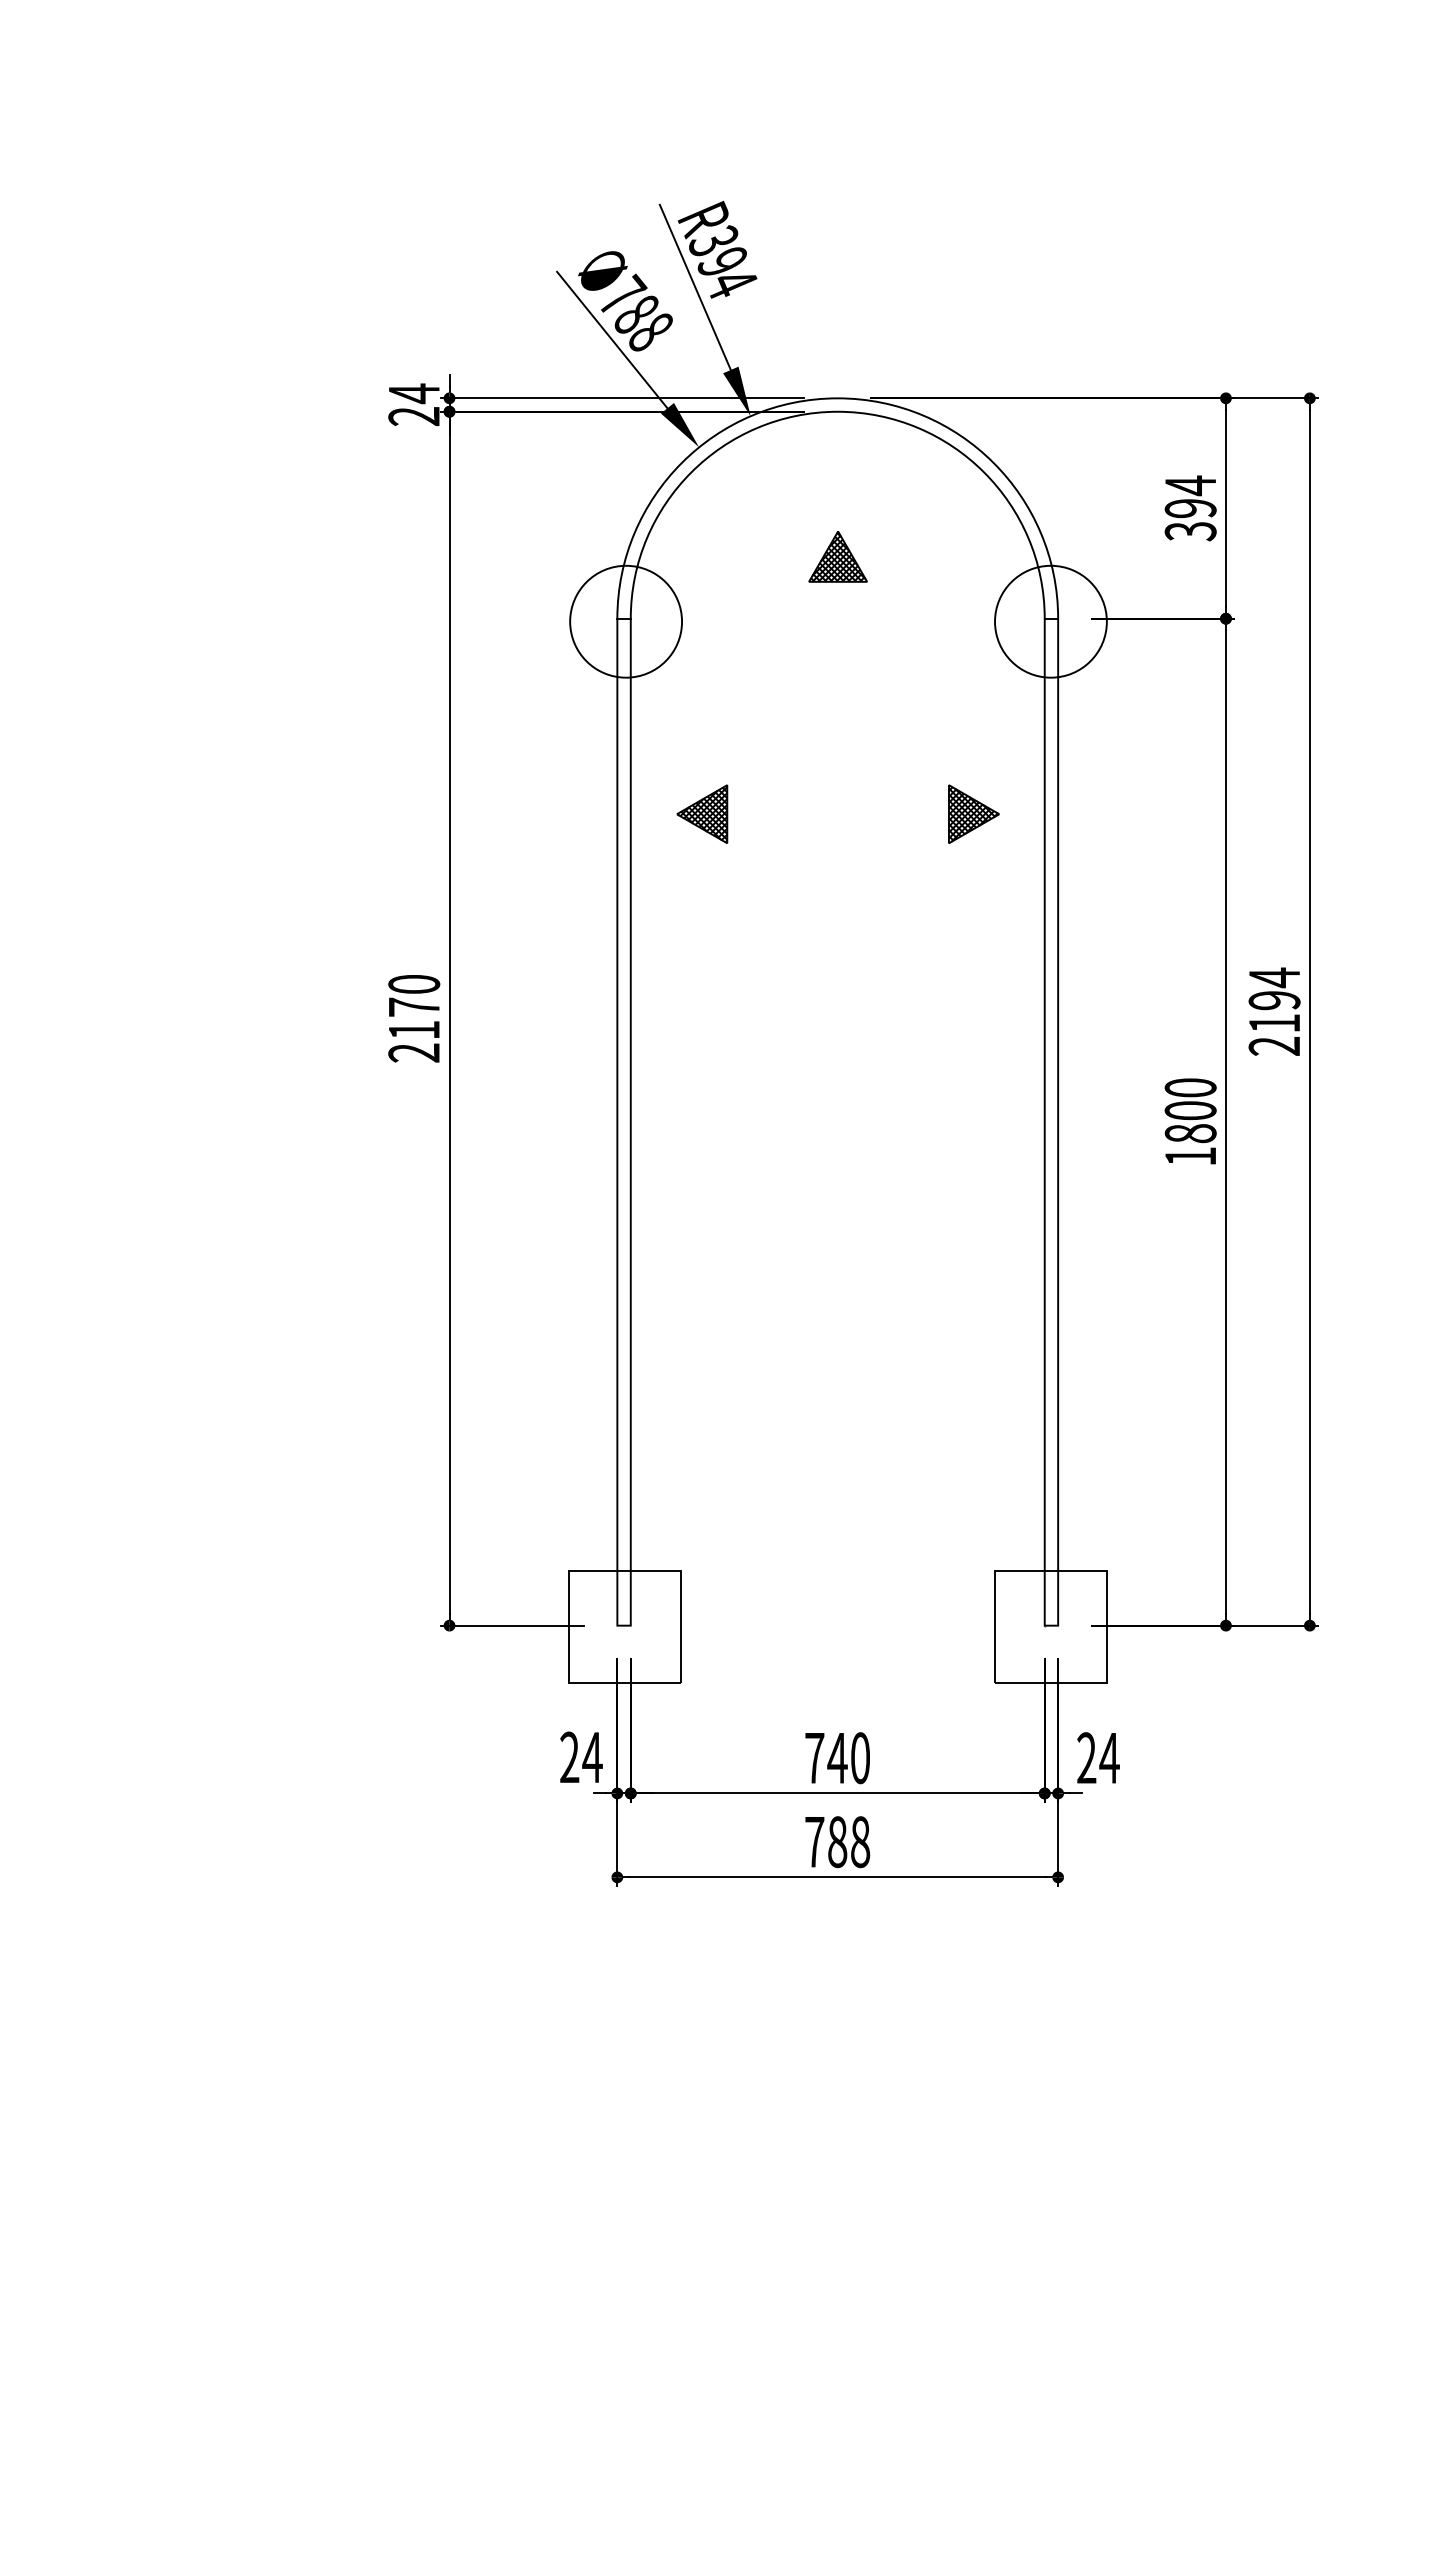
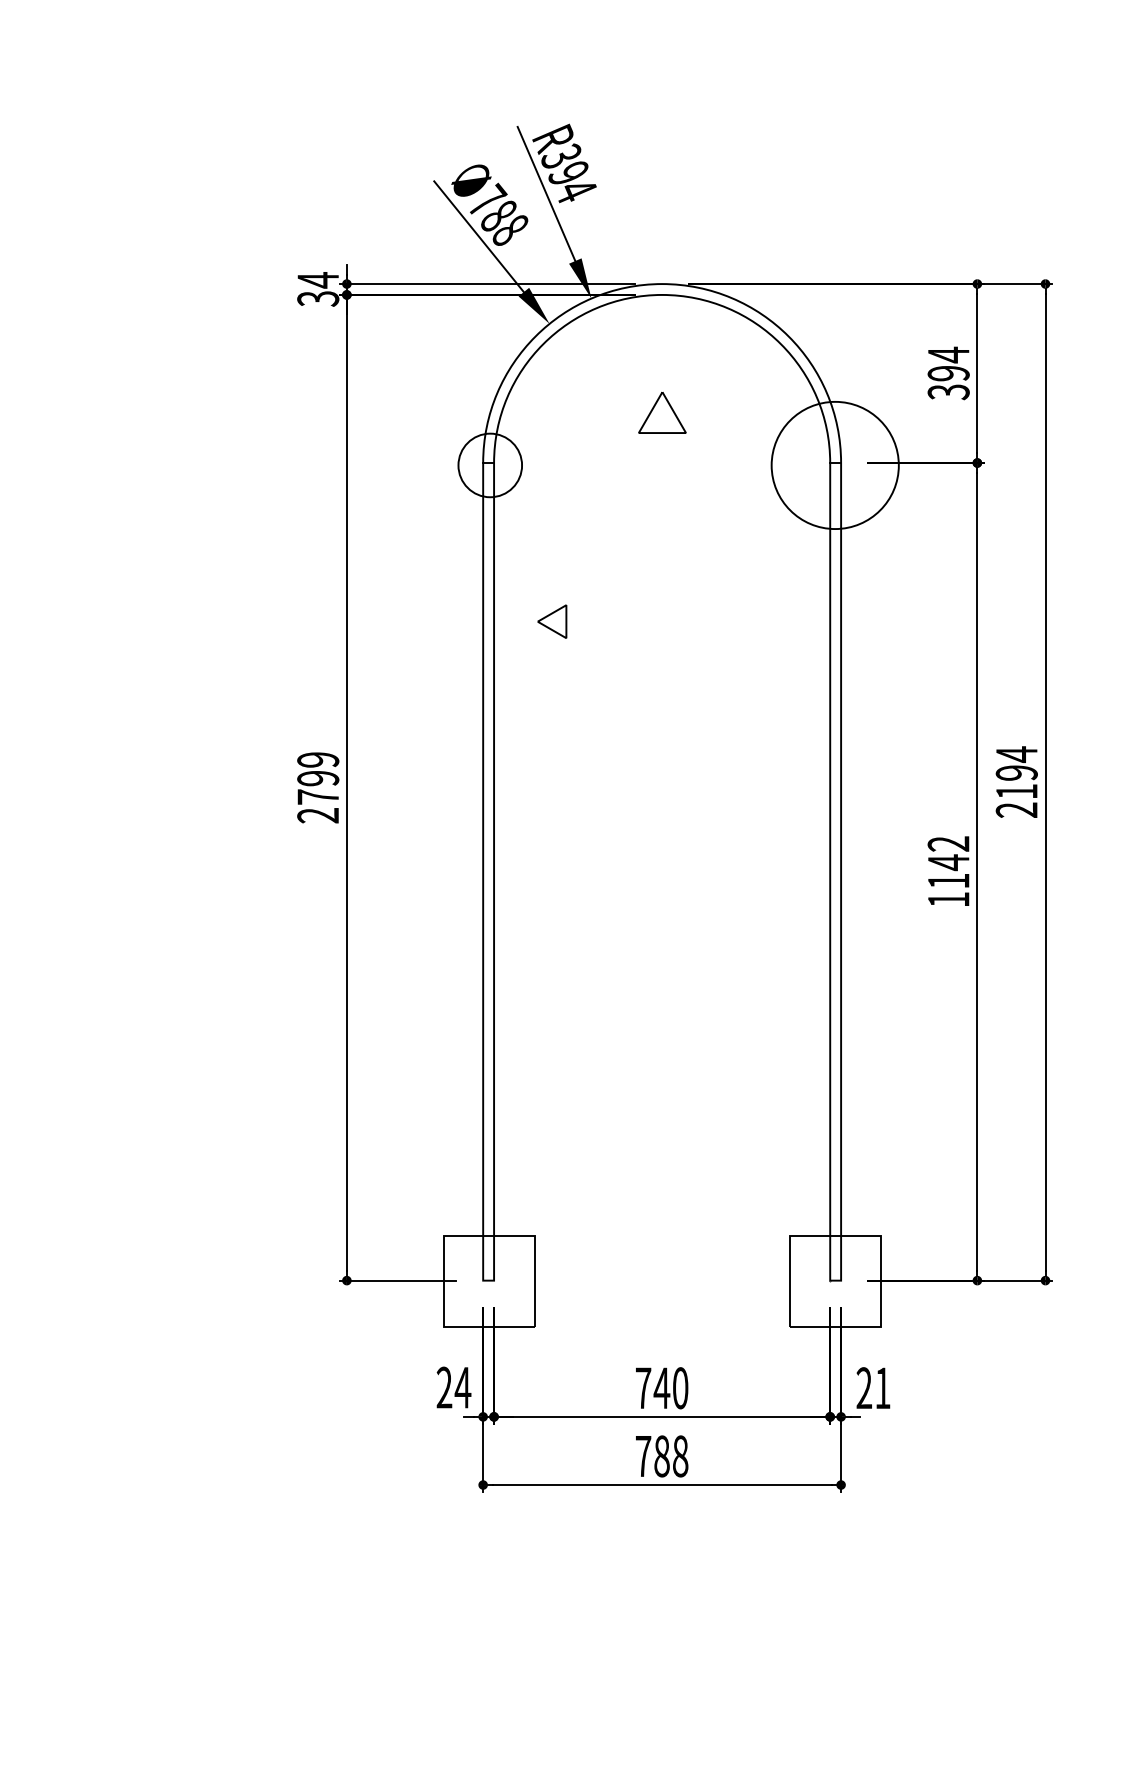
text: (414, 416) -> (318, 298), 24 -> 34
hatch: (838, 556) -> (662, 412), removed
circle: (626, 621) -> (490, 465), size x0.7
circle: (1050, 621) -> (834, 465), size x1.4
part: (702, 813) -> (552, 621), size x0.7
part: (973, 813) -> (772, 621), removed
text: (414, 1007) -> (318, 778), 2170 -> 2799
text: (1190, 1110) -> (948, 862), 1800 -> 1142
text: (1109, 1758) -> (882, 1388), 24 -> 21

